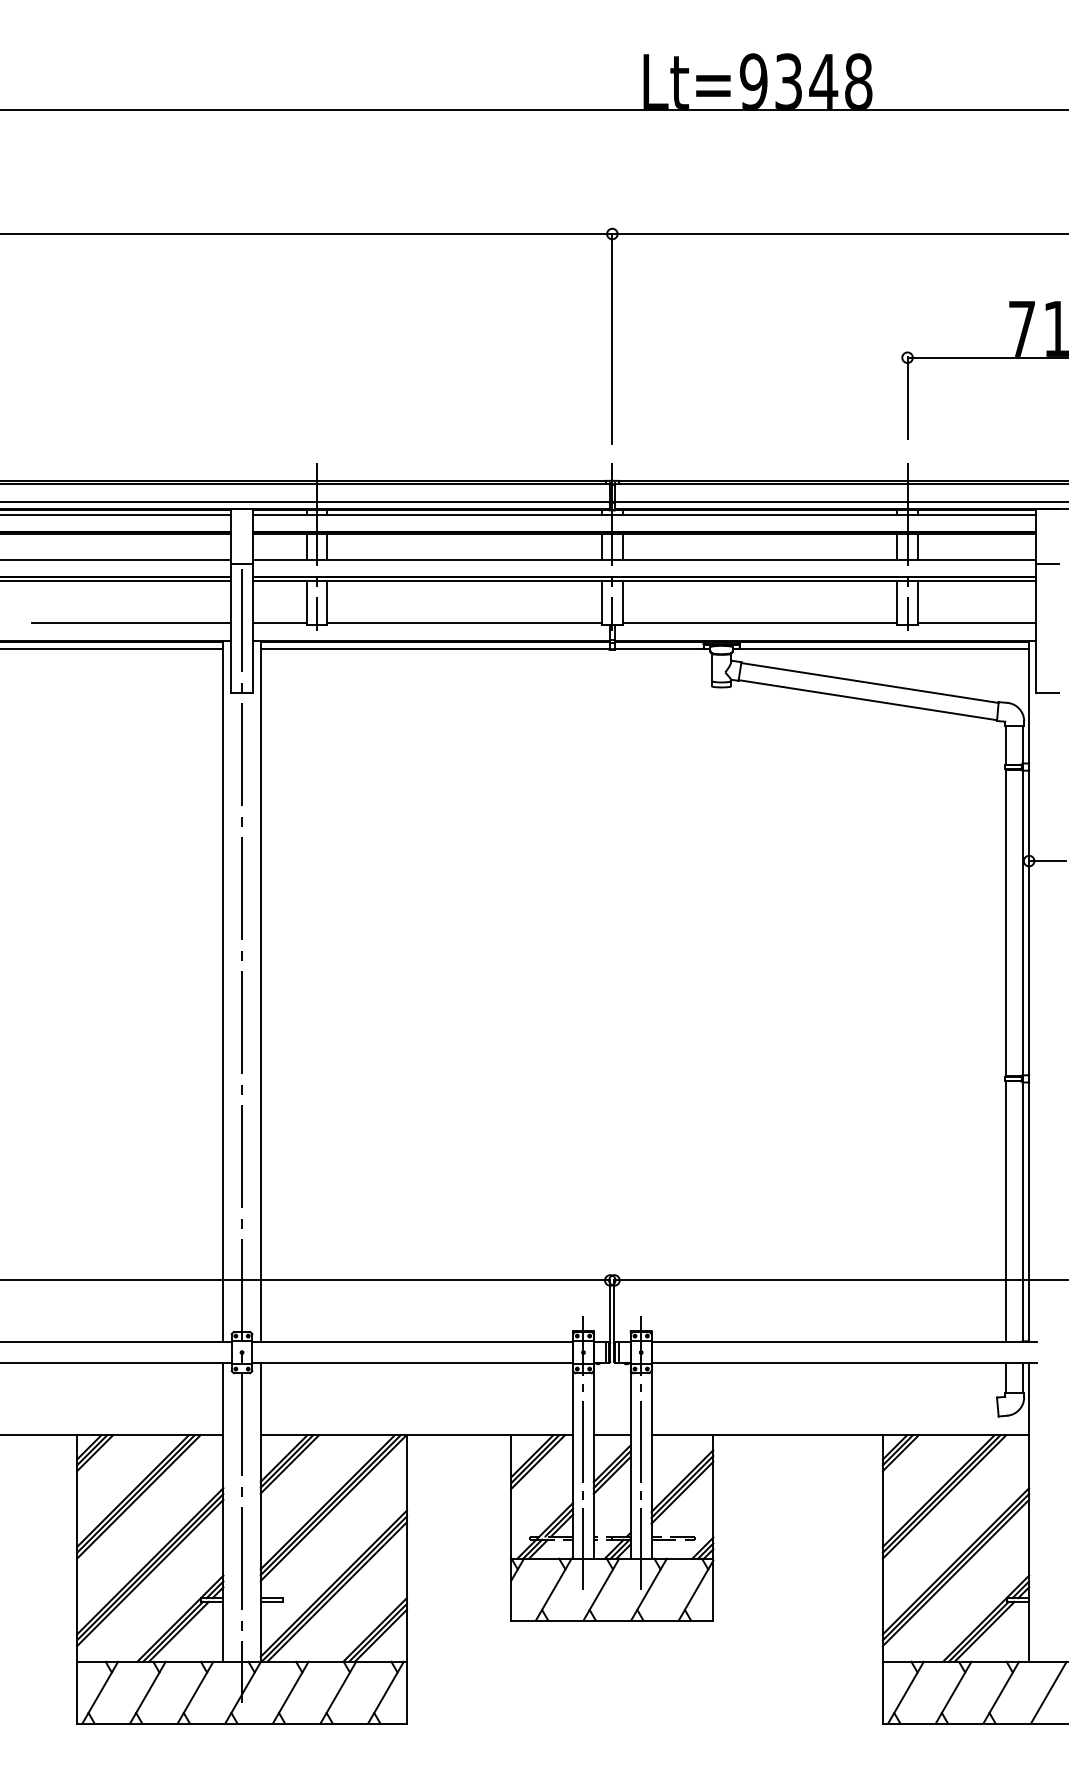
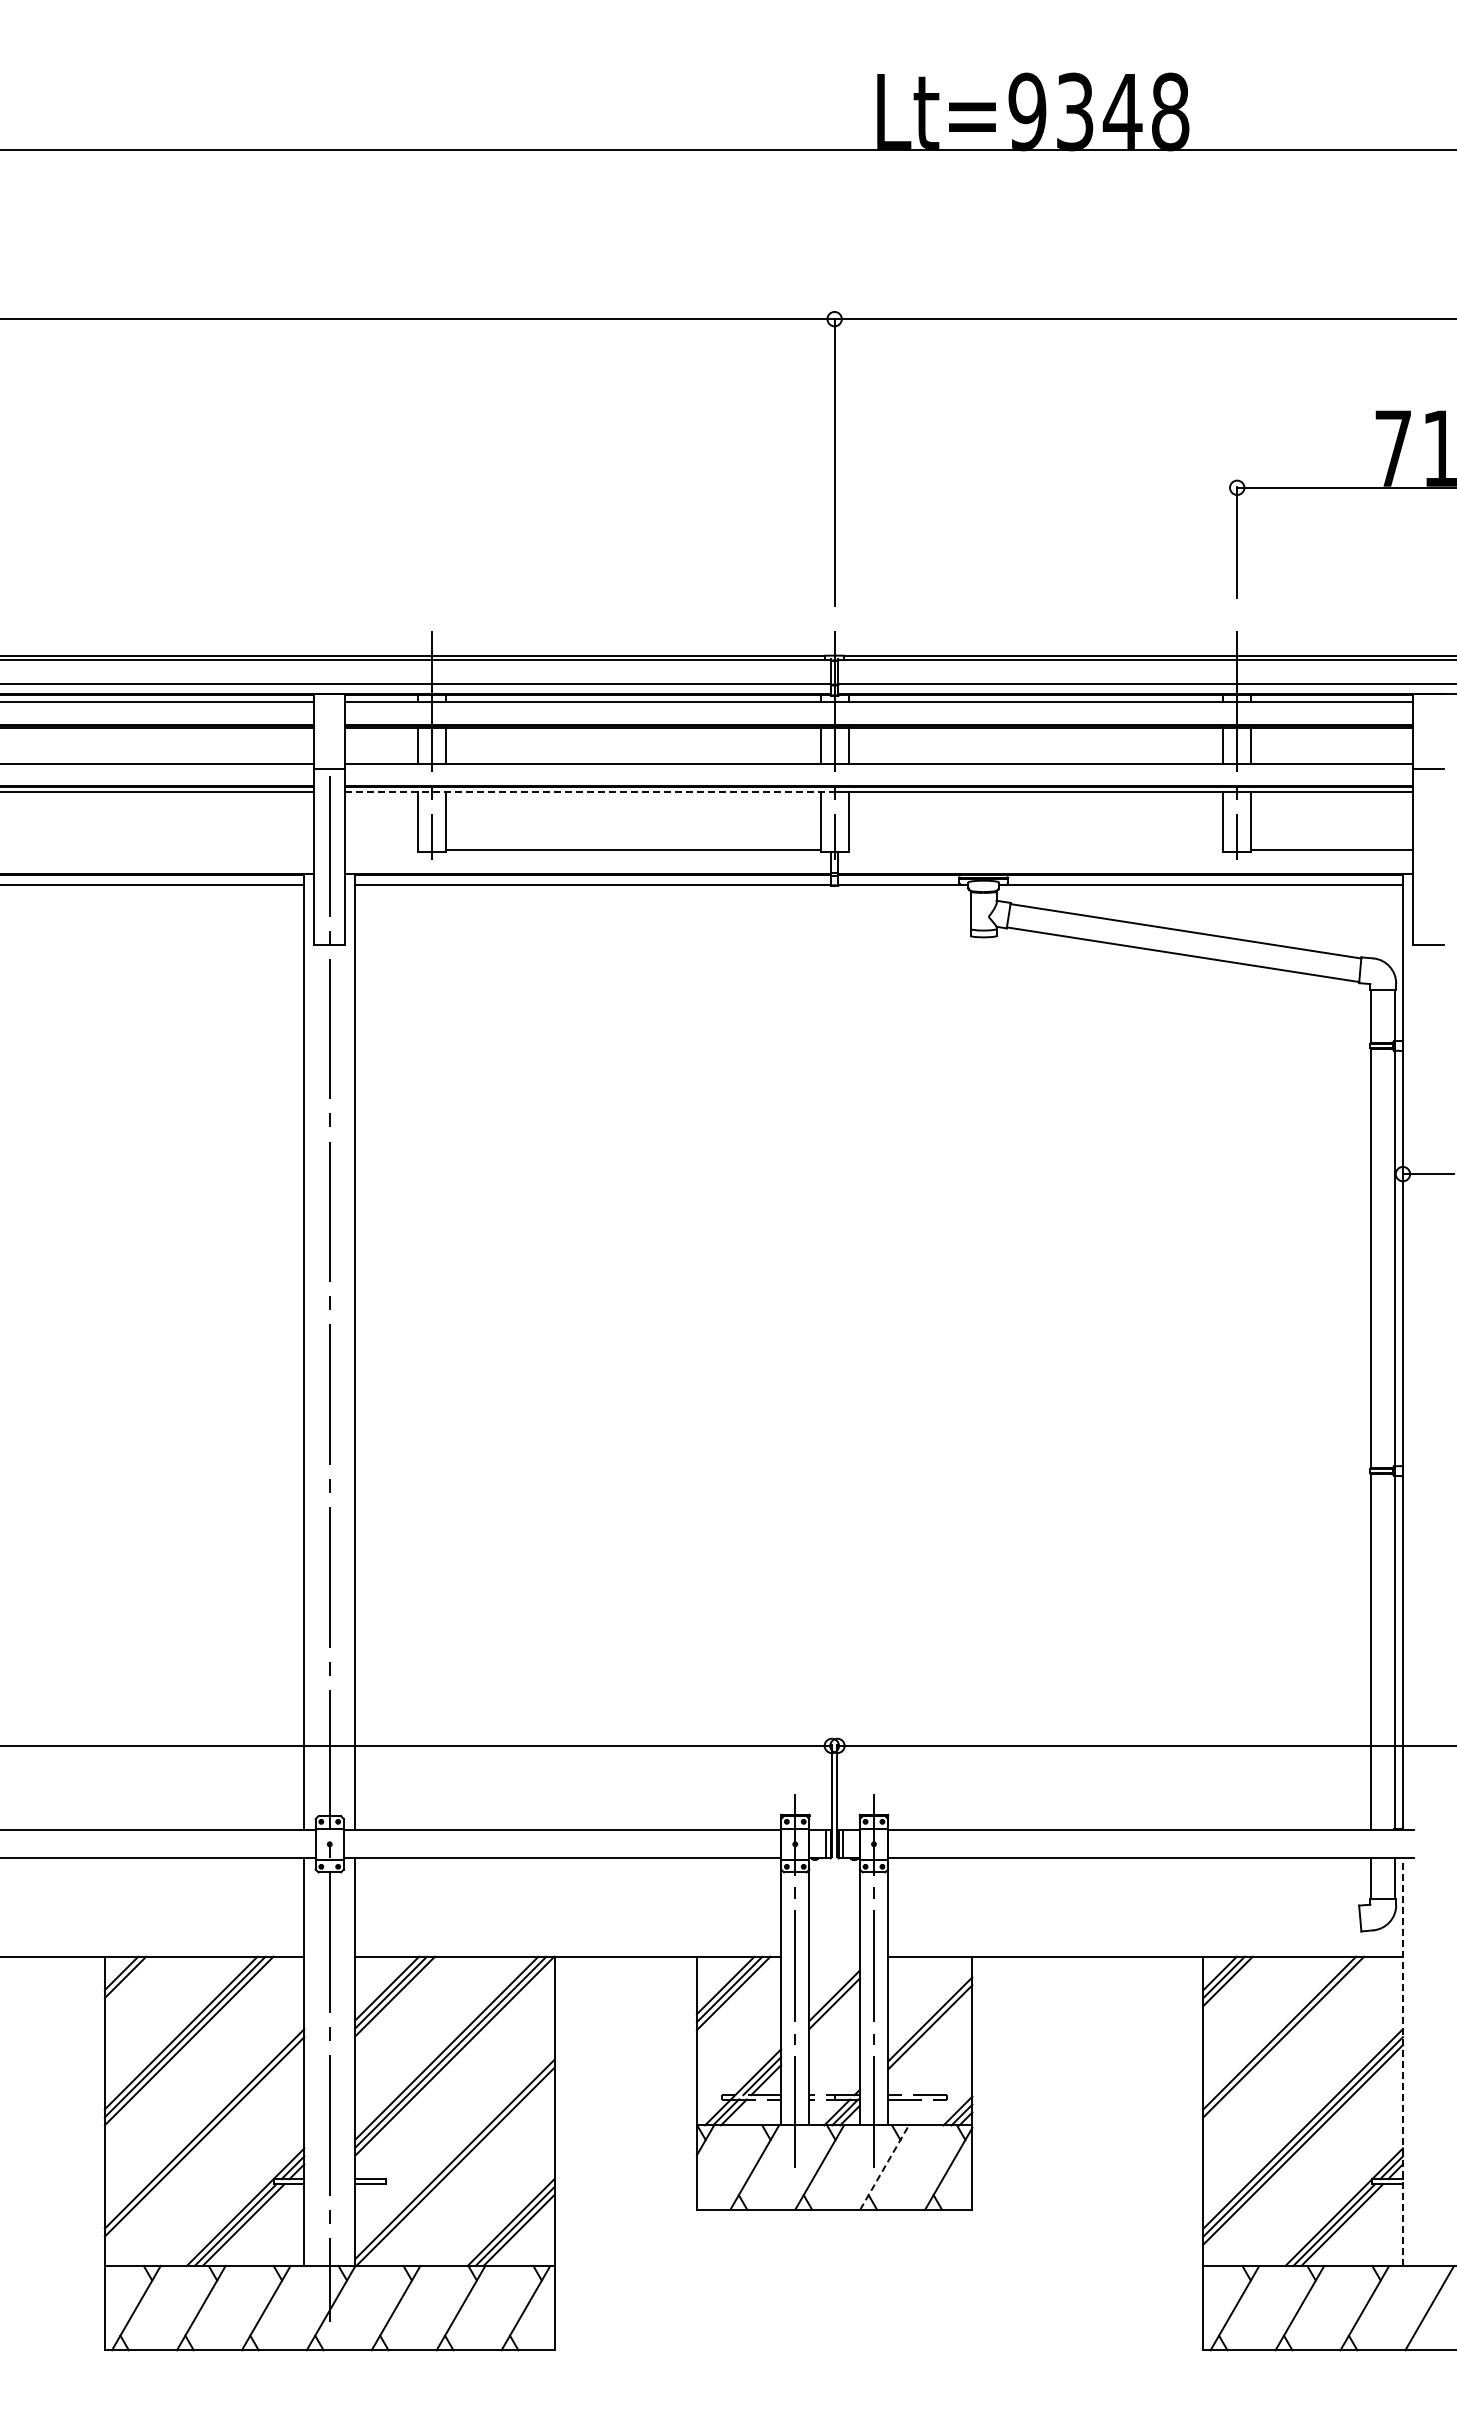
line: (432, 581) -> (589, 792), solid -> dashed
line: (131, 623) -> (178, 849), removed
line: (280, 623) -> (381, 849), removed
line: (759, 623) -> (1035, 849), removed
line: (612, 1434) -> (834, 1956), removed
line: (95, 1453) -> (129, 1981), removed
line: (612, 1475) -> (834, 2011), removed
line: (682, 1492) -> (930, 2035), removed
line: (944, 1496) -> (1287, 2040), removed
line: (1028, 1512) -> (1402, 2062), solid -> dashed
line: (150, 1572) -> (204, 2144), removed
line: (648, 1589) -> (884, 2167), solid -> dashed
line: (337, 1591) -> (459, 2170), removed

